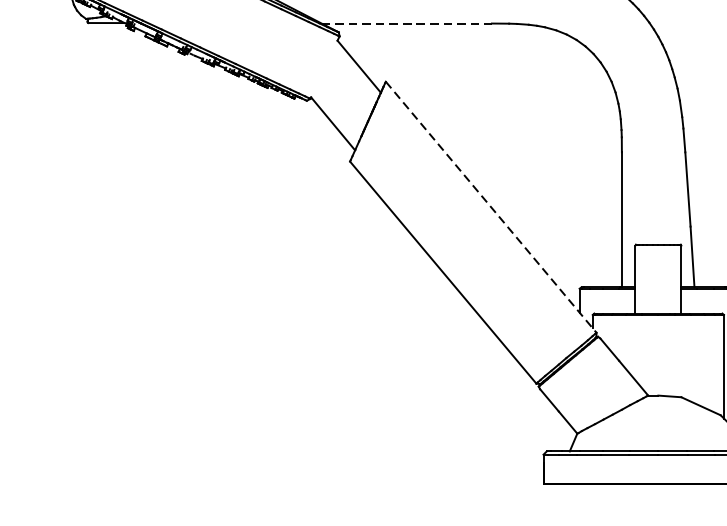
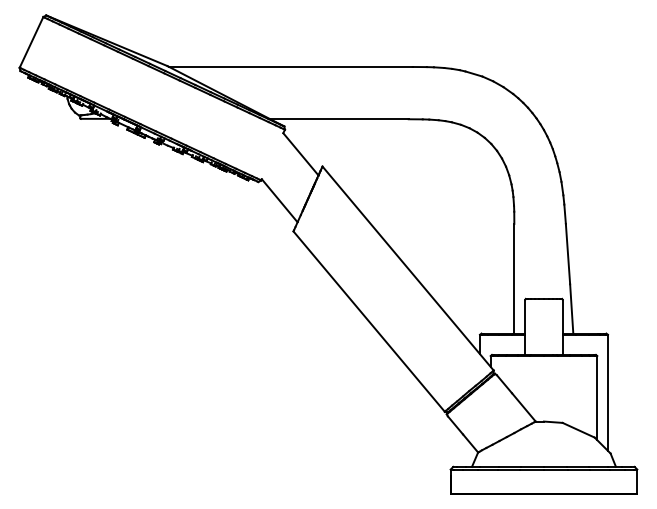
line: (407, 23) -> (340, 119), dashed -> solid
line: (491, 207) -> (408, 268), dashed -> solid

